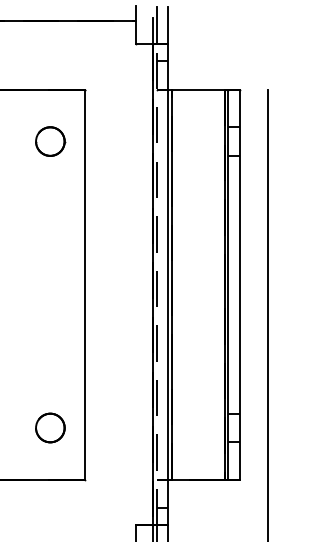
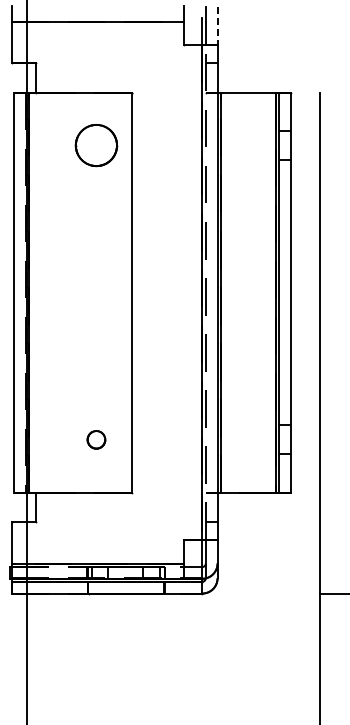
line: (168, 25) -> (217, 26), solid -> dashed
part: (50, 141) -> (96, 145), size x1.4
part: (50, 427) -> (96, 439), size x0.6

